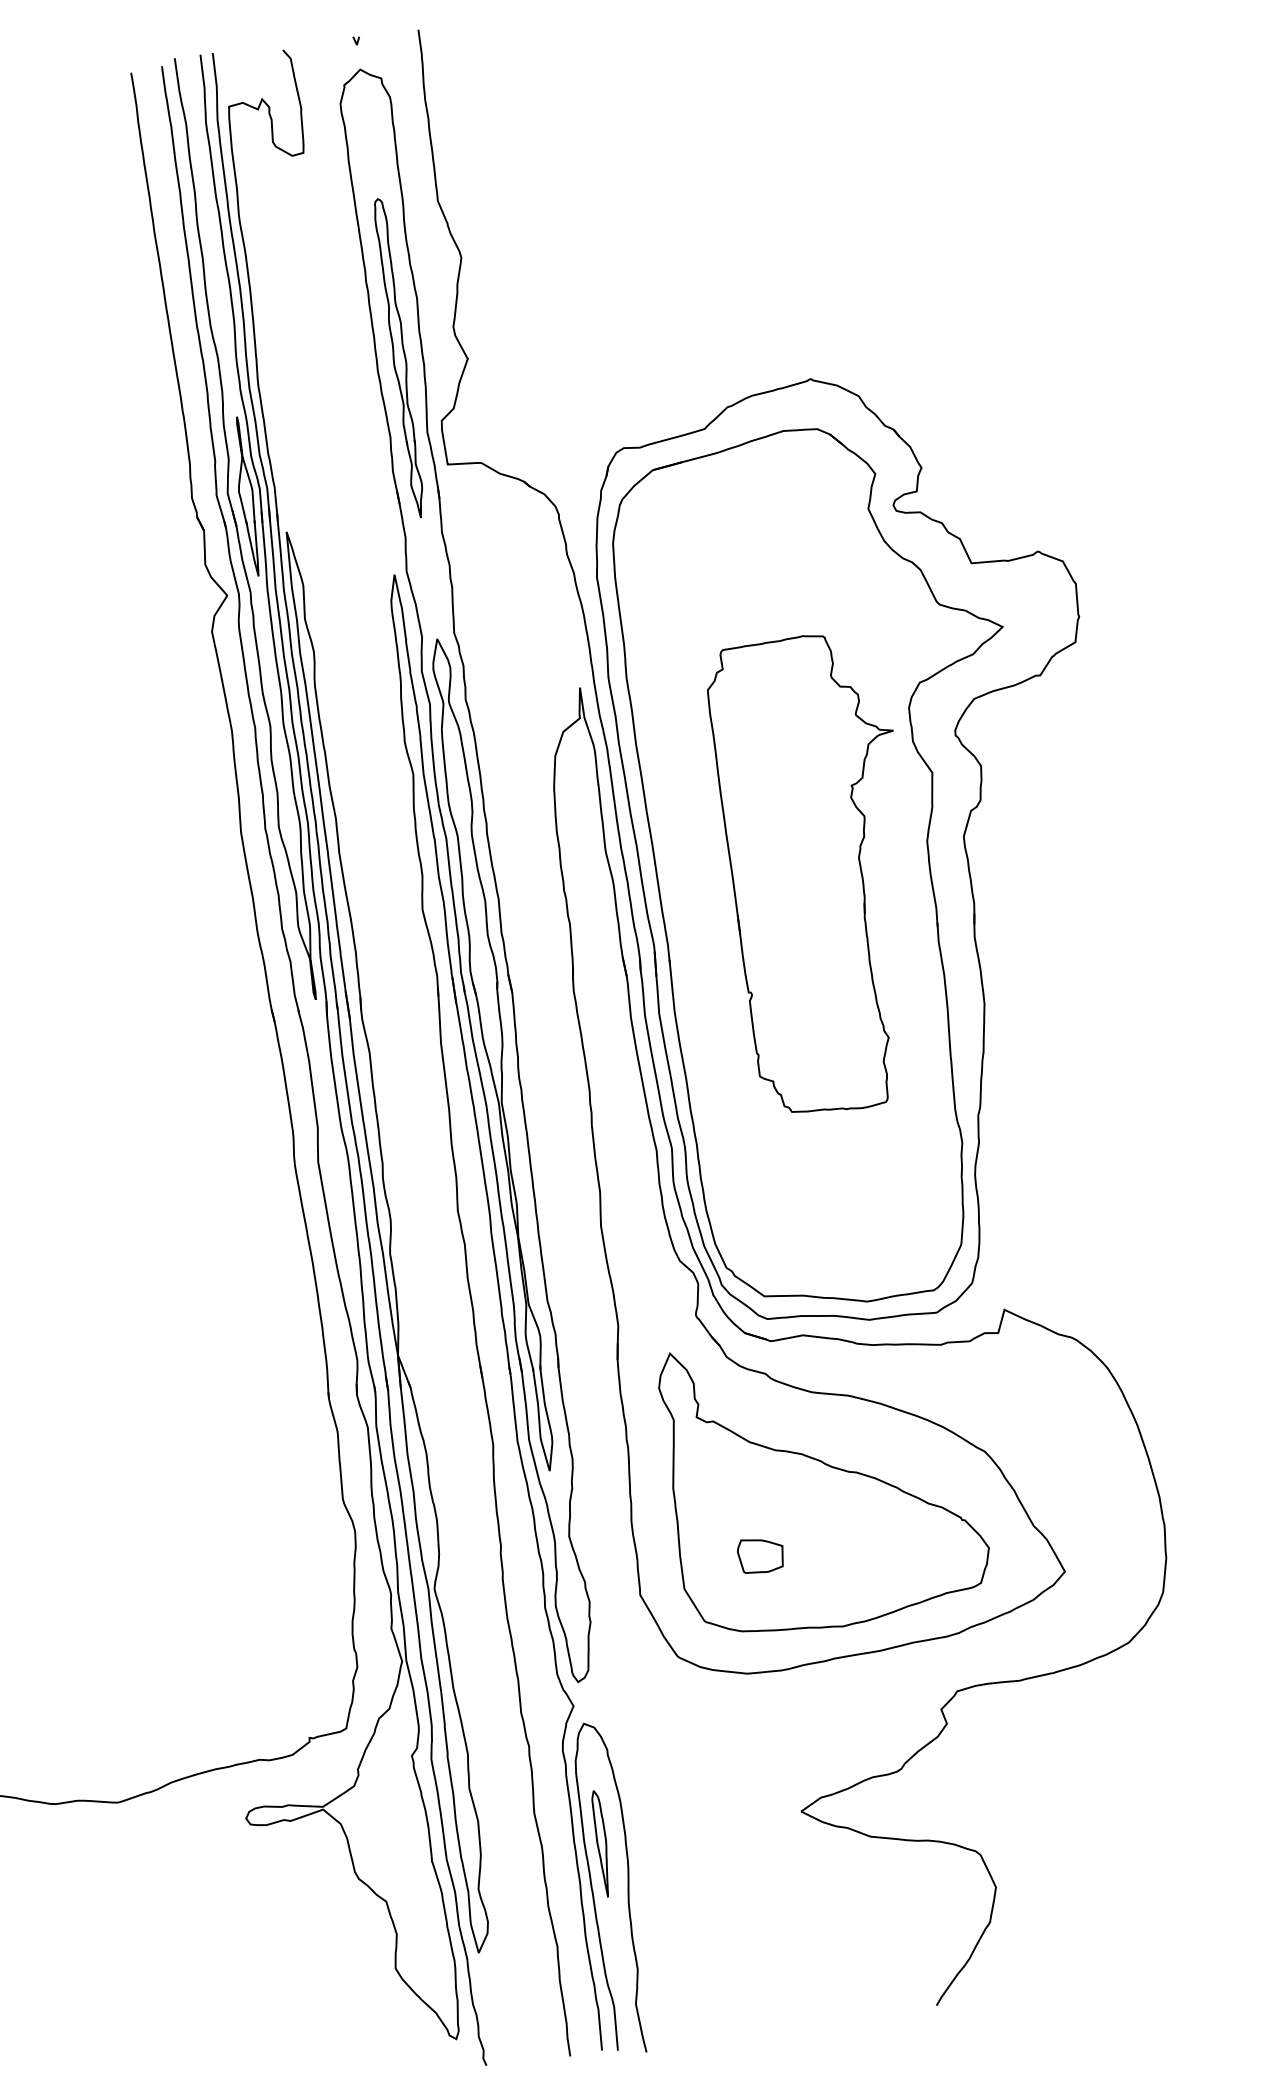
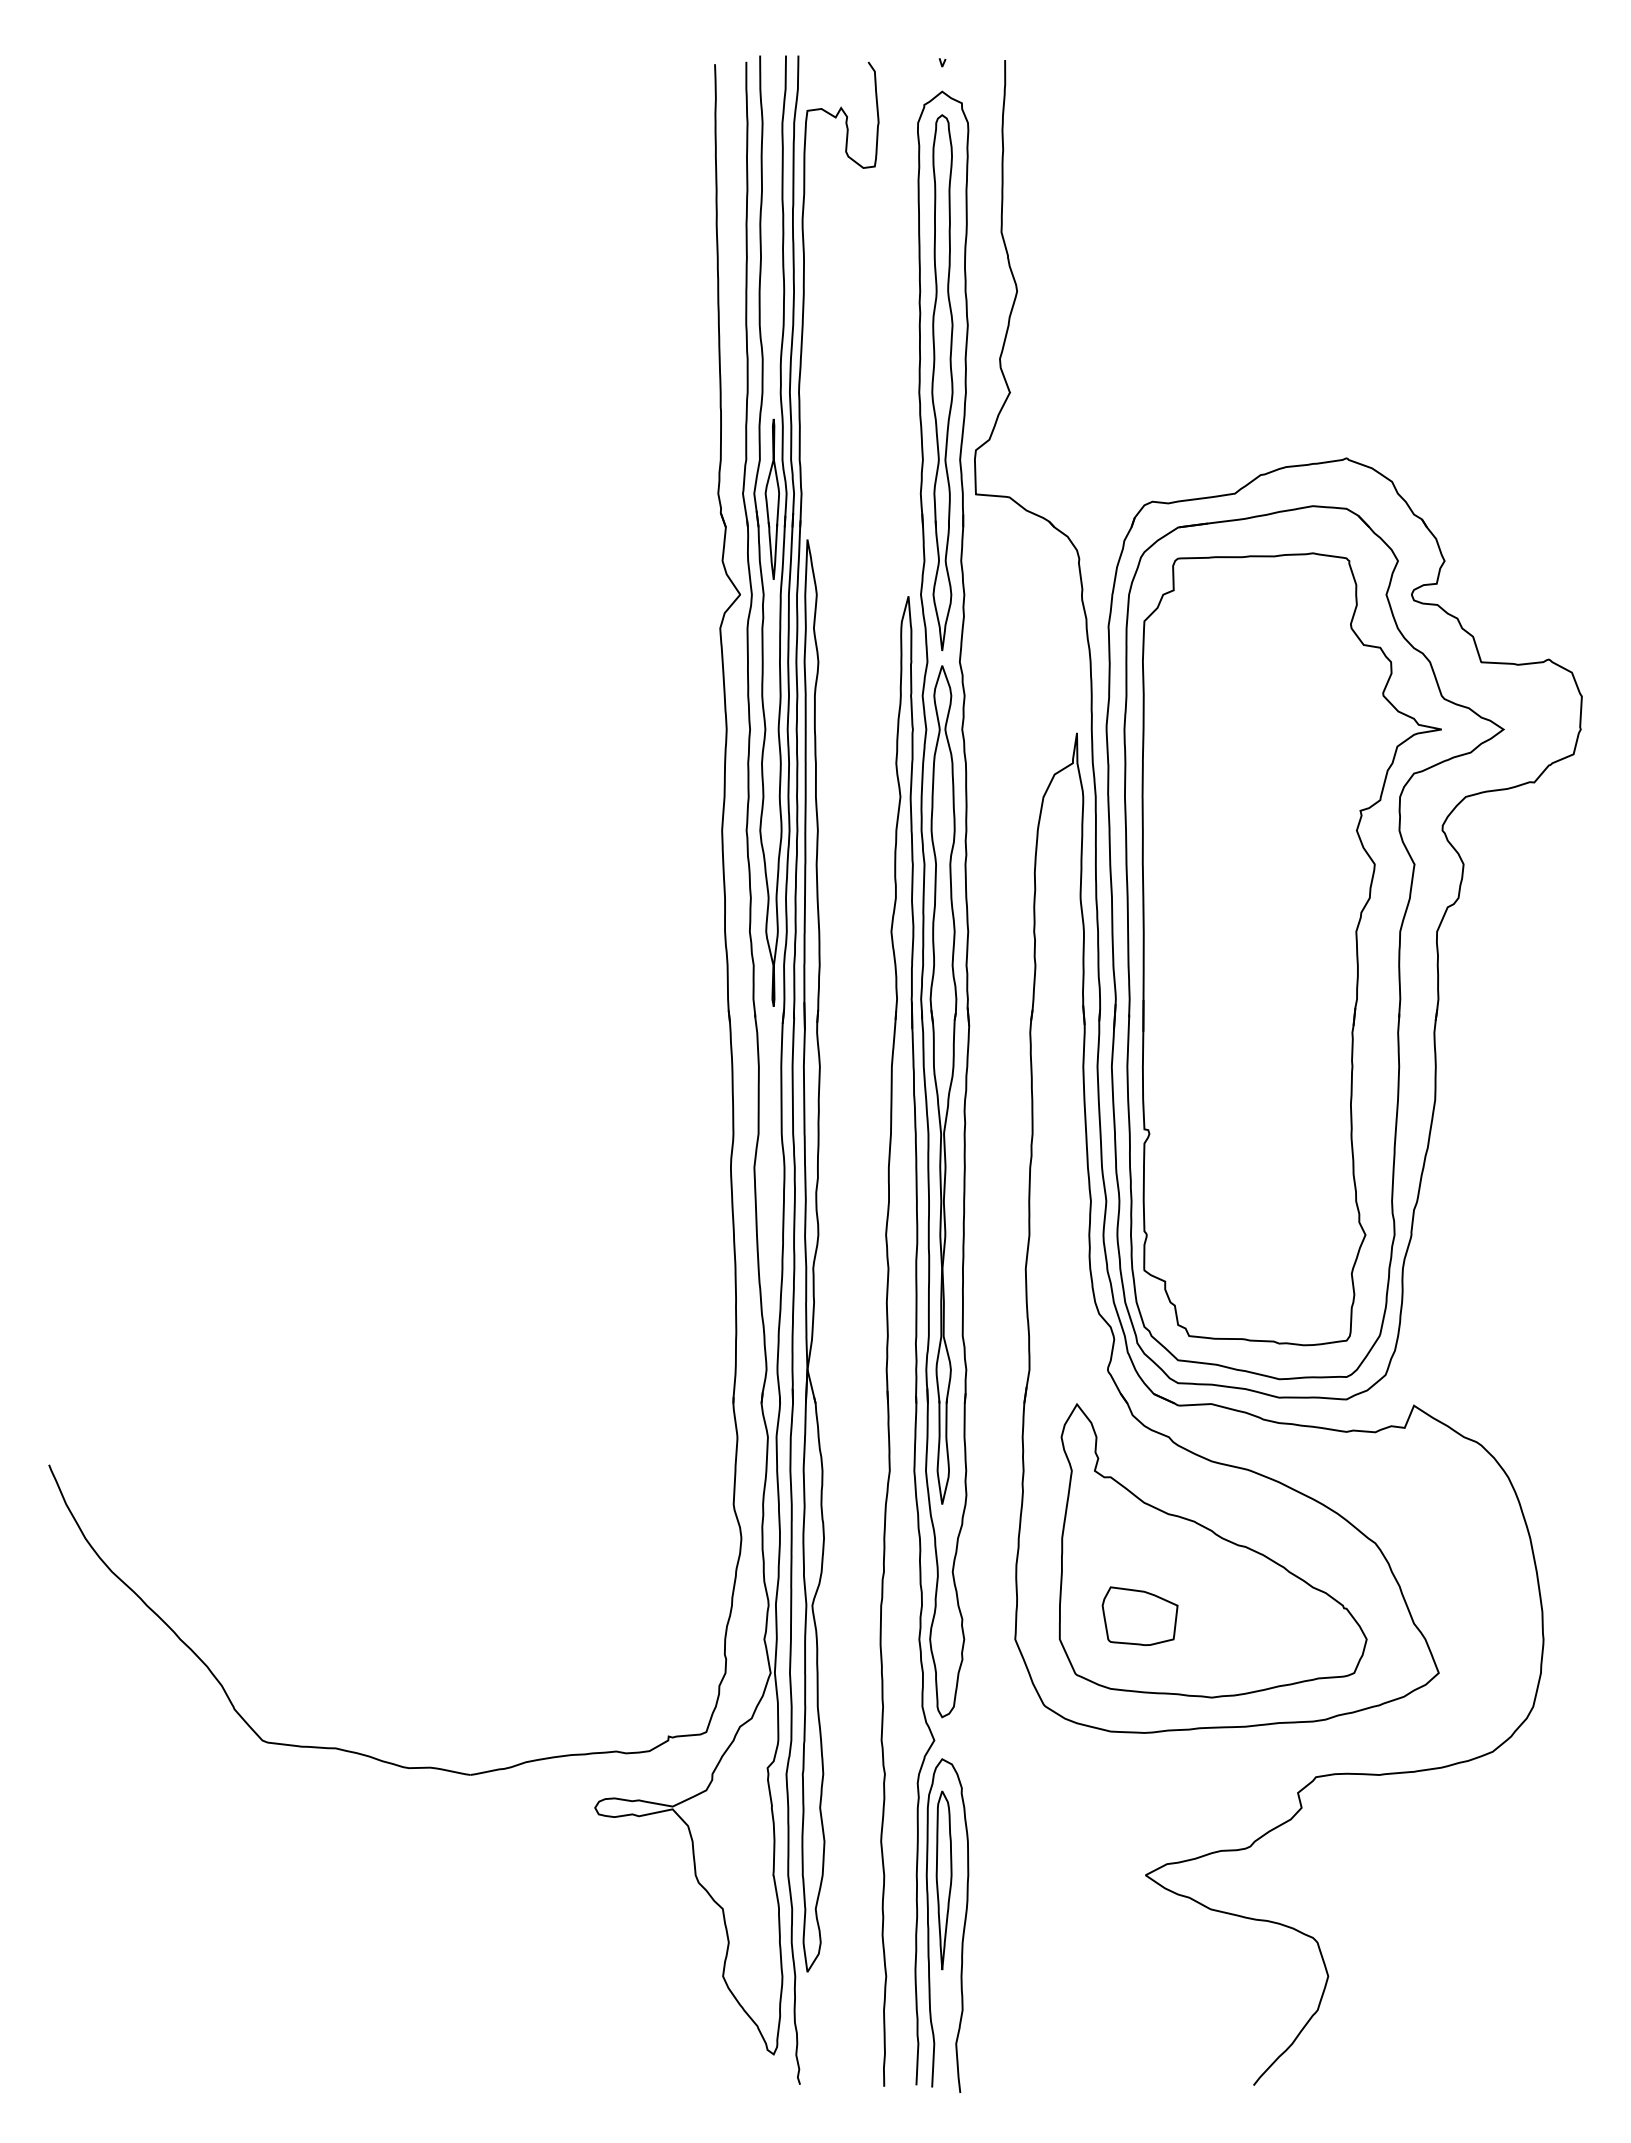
part: (399, 358) -> (942, 382), size x1.67
part: (821, 873) -> (1291, 949), size x1.67
part: (760, 1554) -> (1139, 1615), size x1.67
part: (601, 1843) -> (943, 1880), size x1.67

